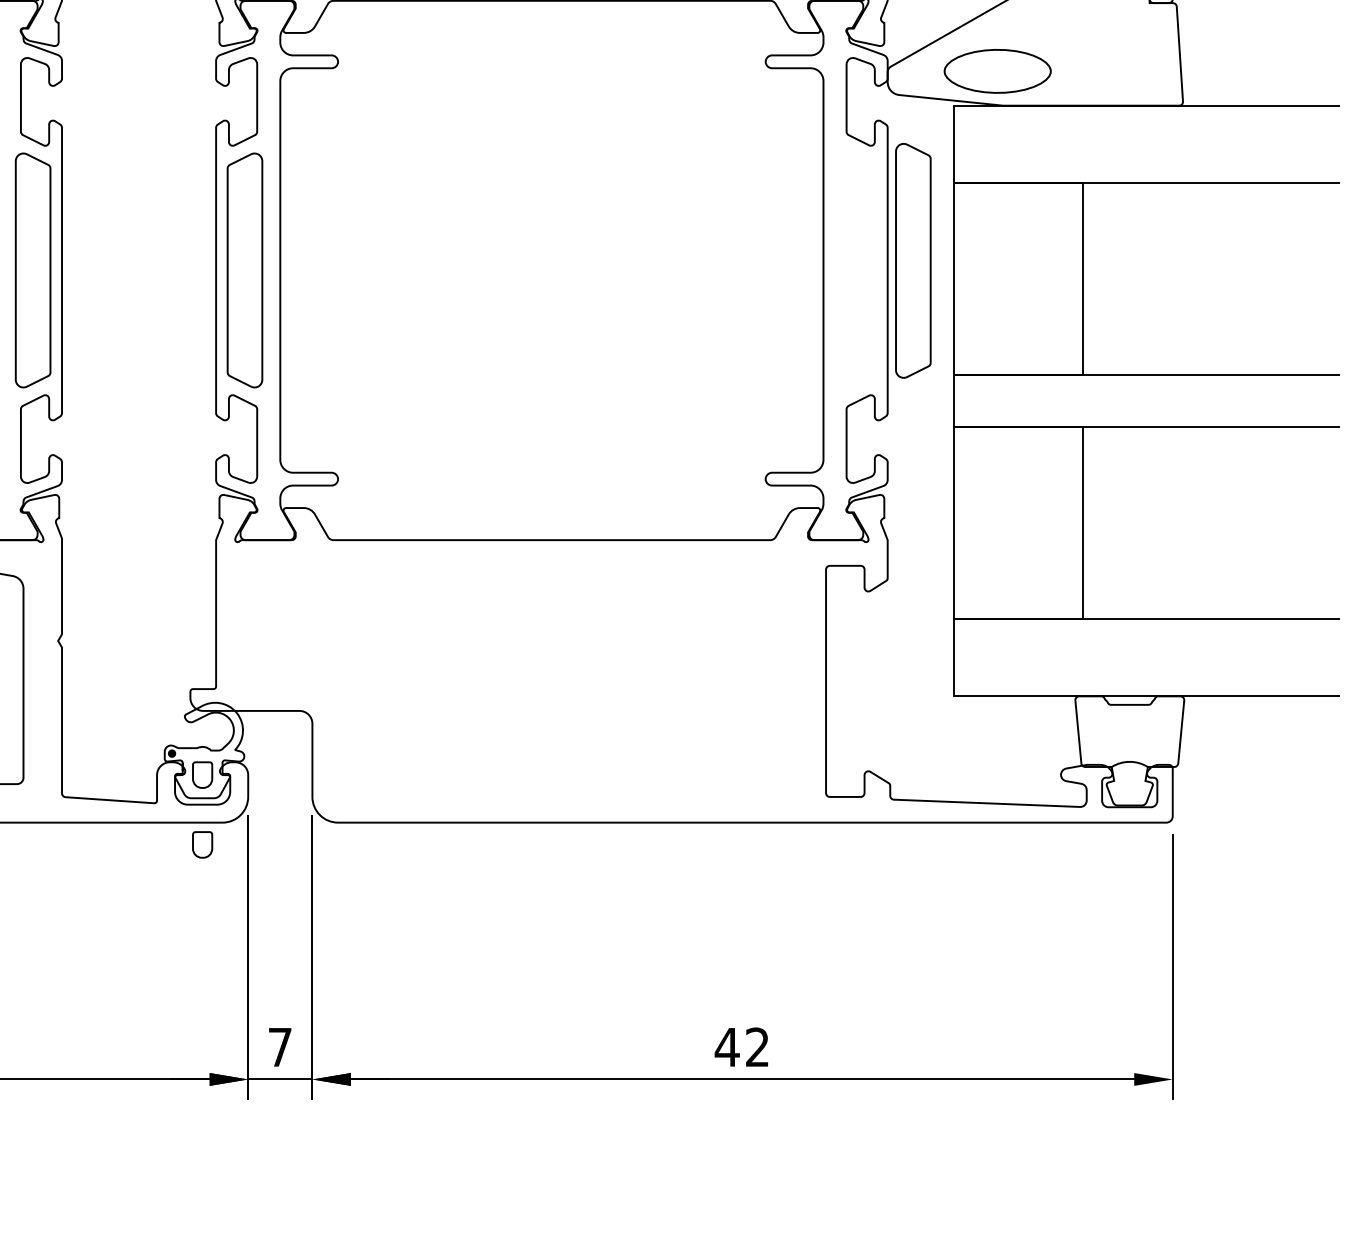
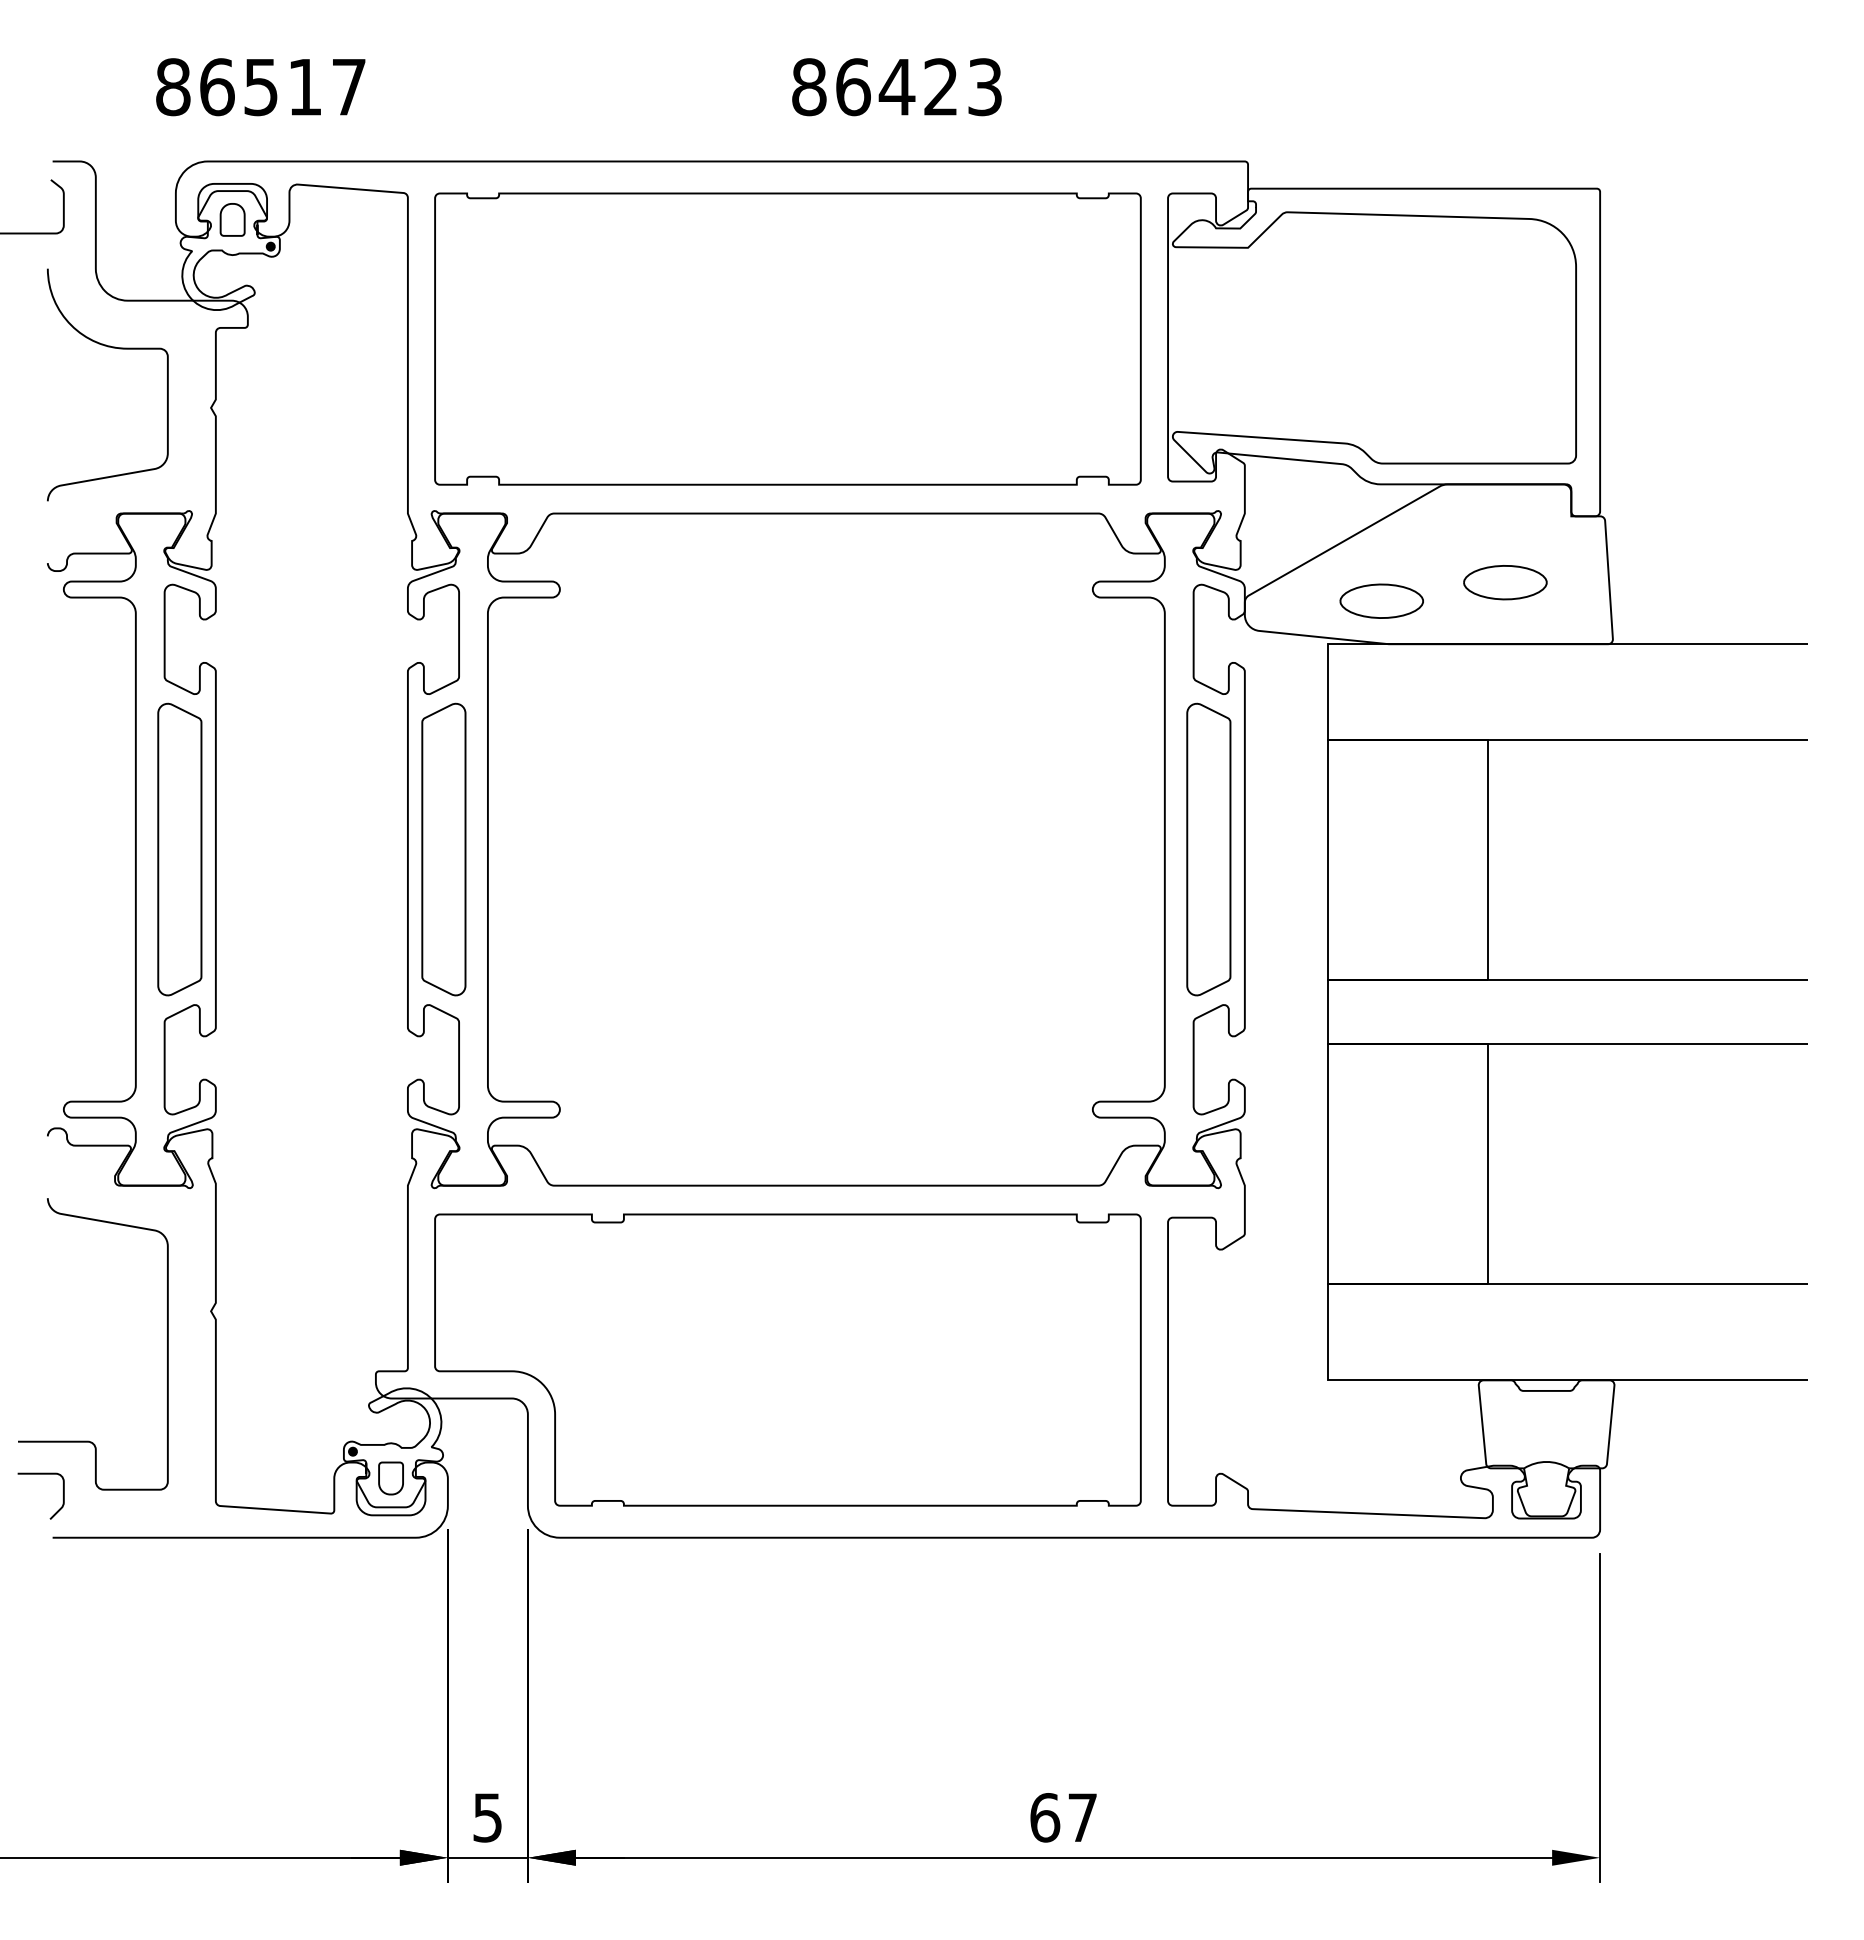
part: (1096, 56) -> (1505, 582), added
part: (997, 70) -> (1381, 600), size x0.62
curve: (897, 260) -> (1188, 849), moved
part: (520, 679) -> (787, 1359), added
part: (202, 844) -> (390, 1565), removed
text: (279, 1047) -> (487, 1817), 7 -> 5
text: (741, 1047) -> (1062, 1817), 42 -> 67

